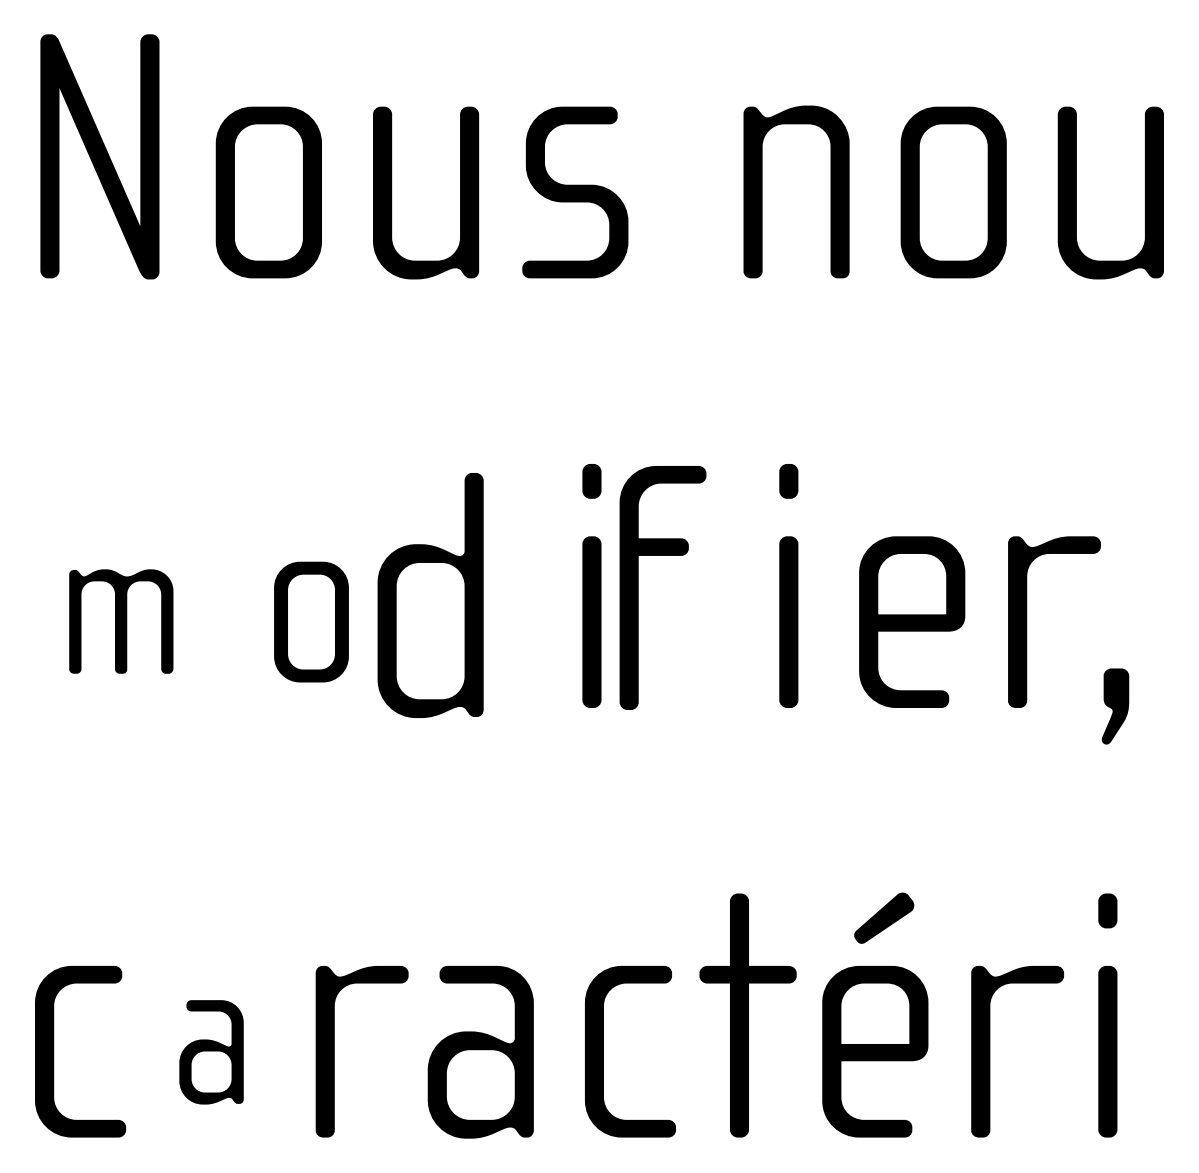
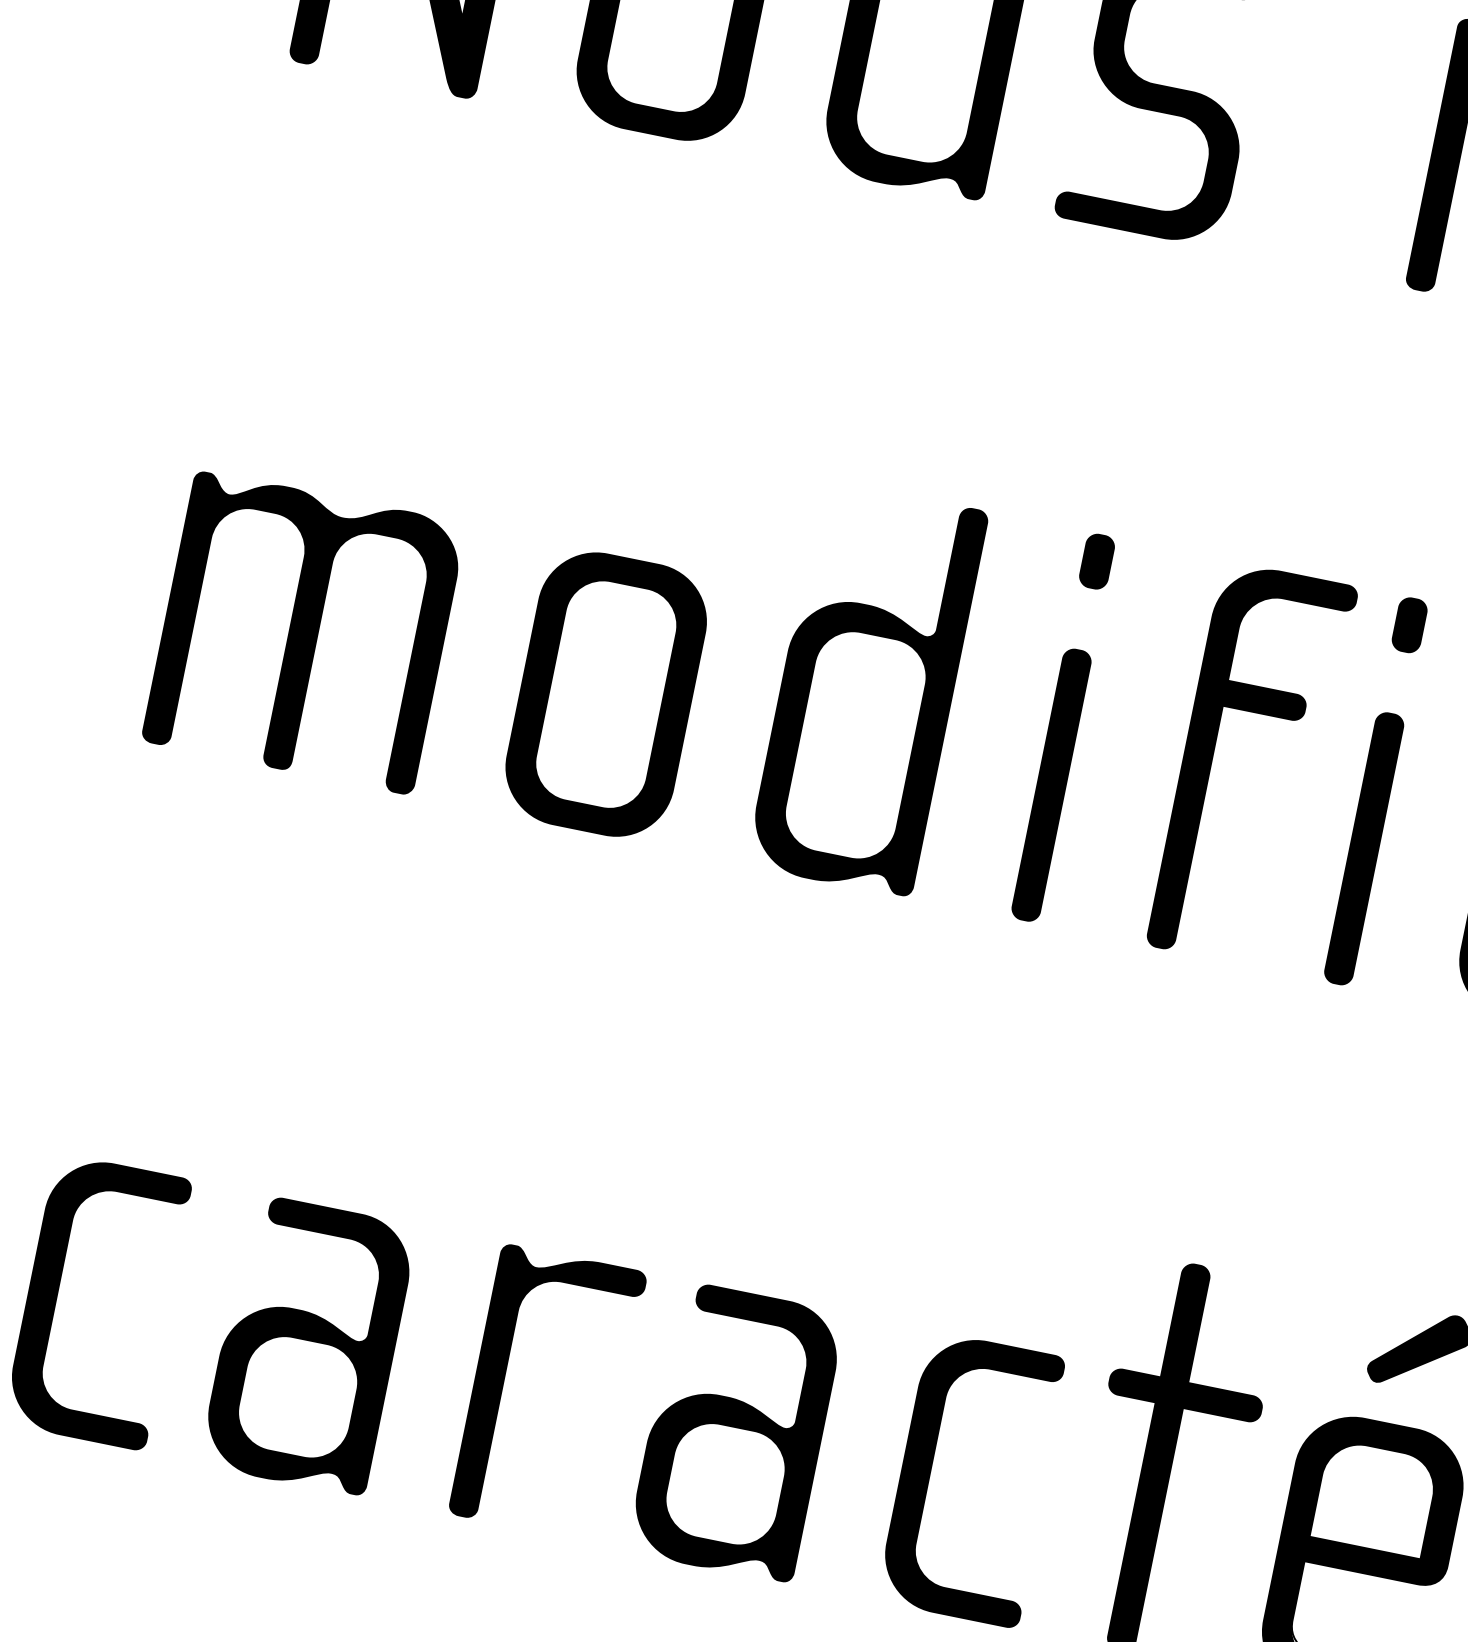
part: (638, 587) -> (1213, 757), moved
part: (430, 595) -> (867, 688), moved
part: (121, 621) -> (304, 632), size x1.67
part: (311, 621) -> (606, 693), size x1.43
part: (211, 1052) -> (308, 1345), size x1.67

